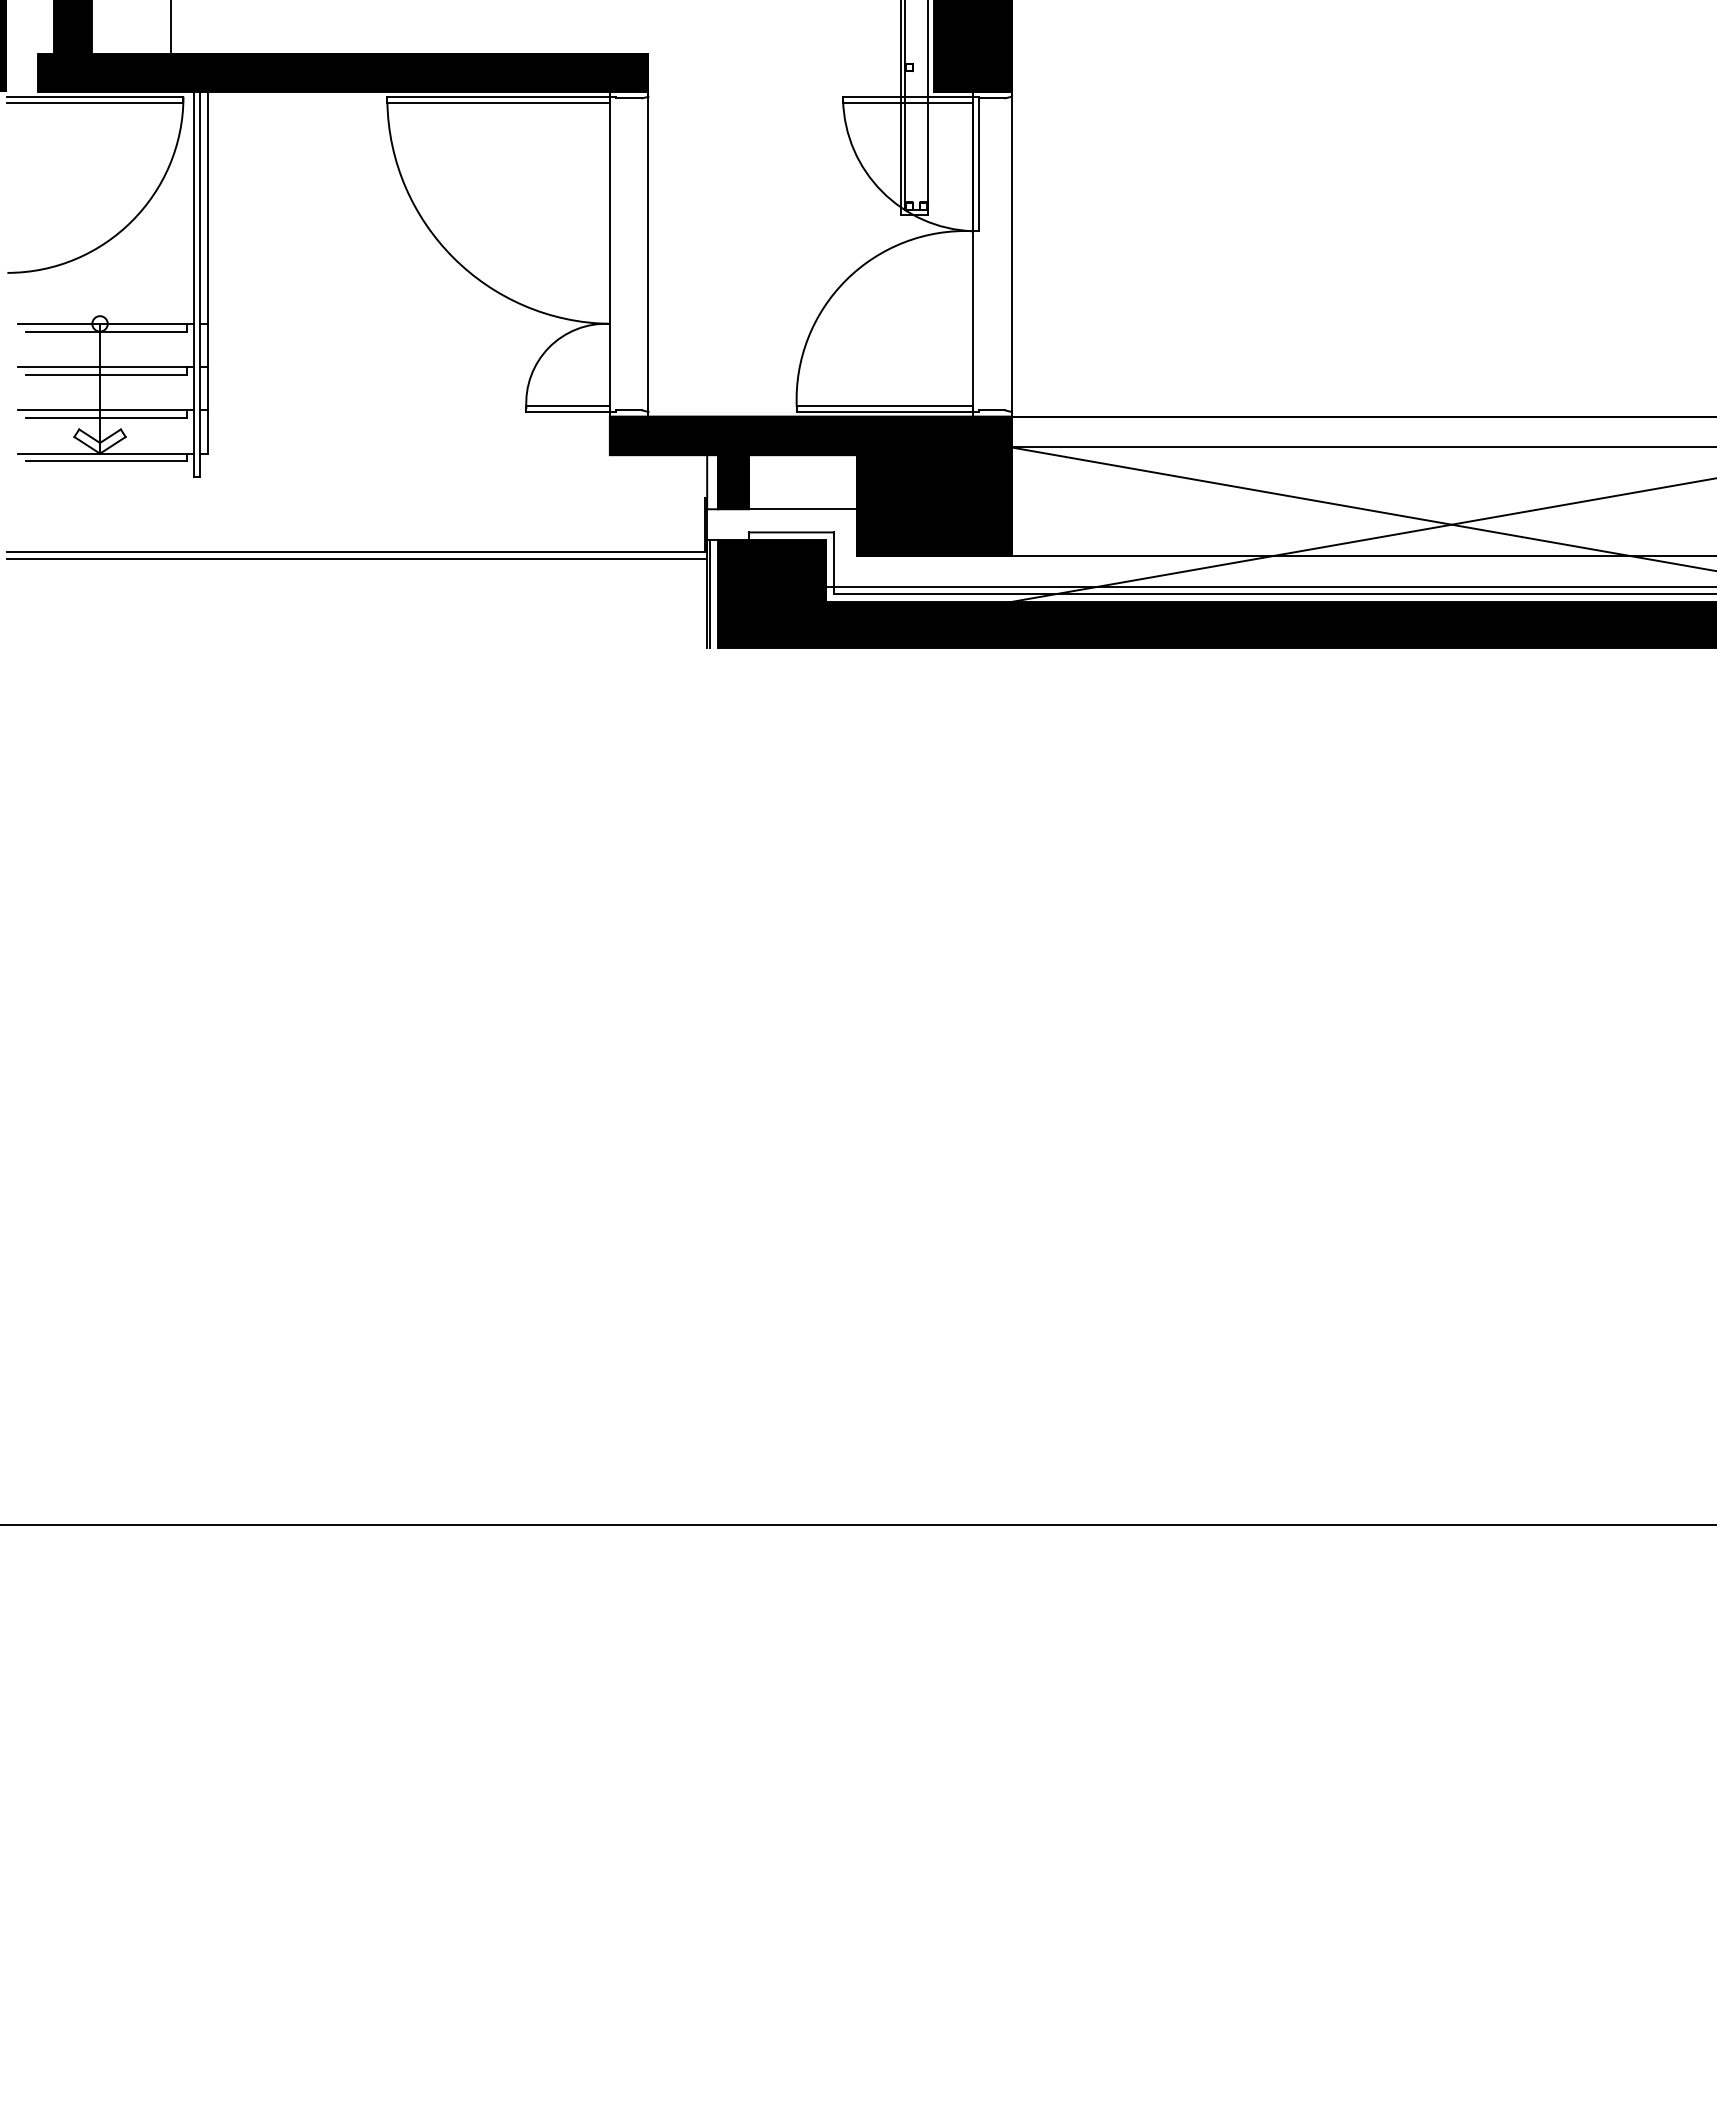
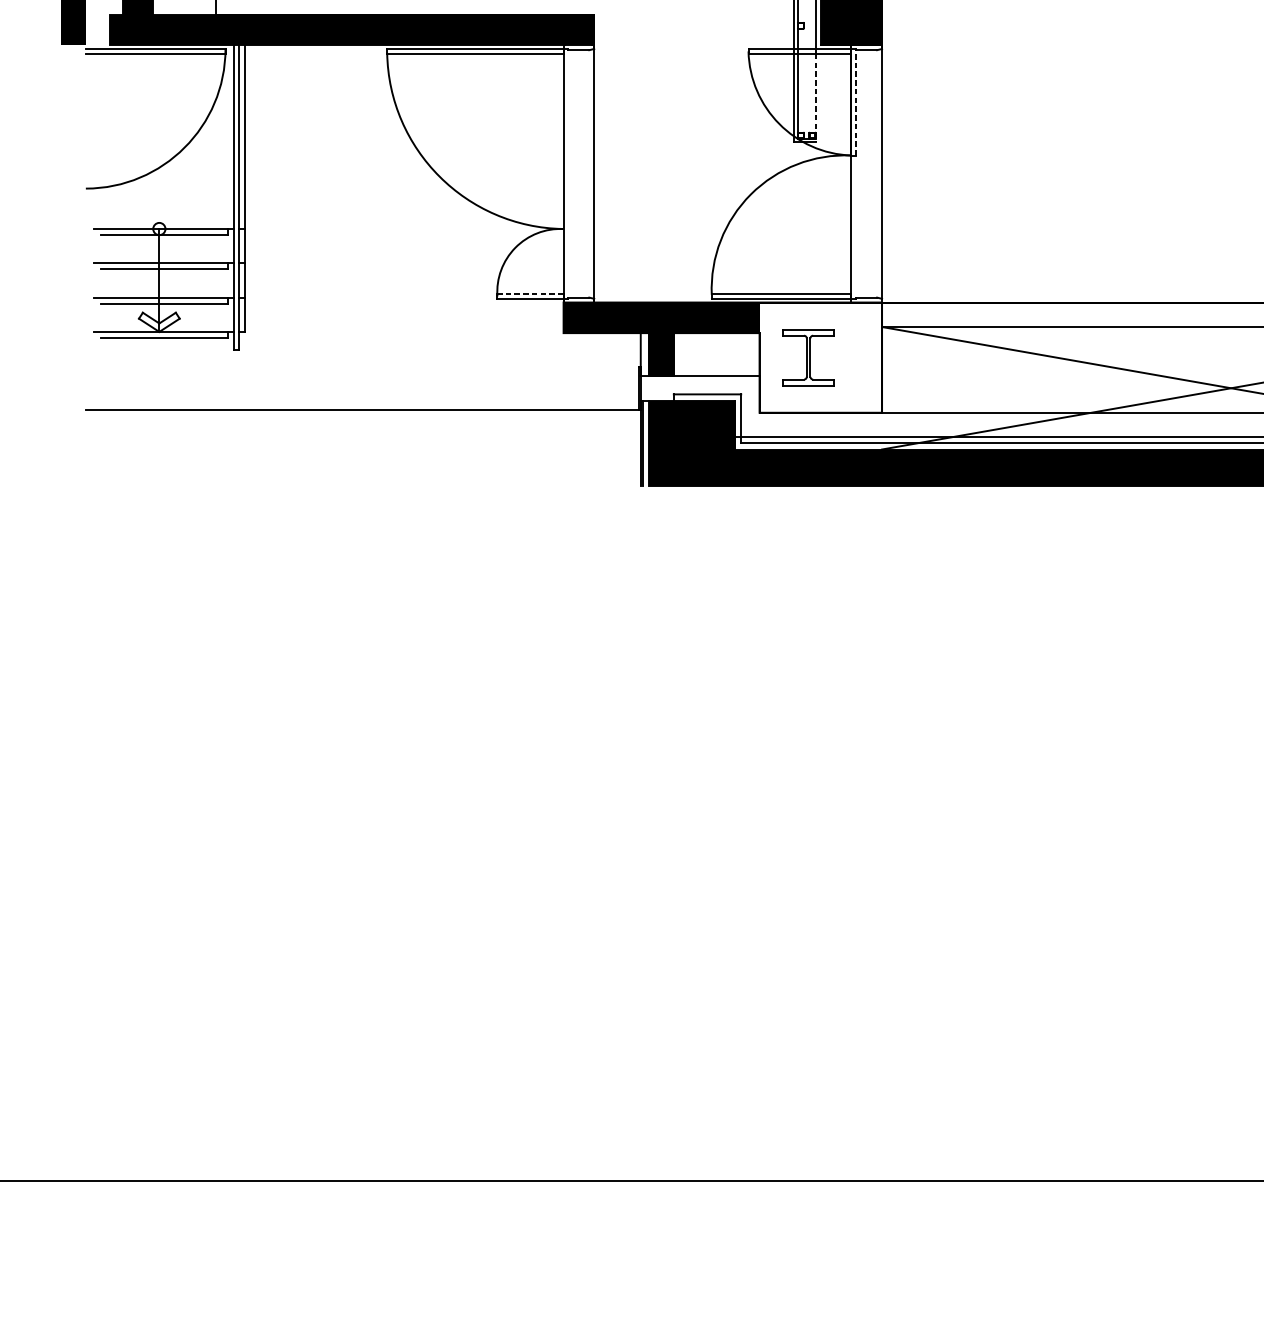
line: (927, 158) -> (815, 97), solid -> dashed
line: (979, 163) -> (856, 101), solid -> dashed
line: (568, 405) -> (530, 293), solid -> dashed
fill: (934, 485) -> (820, 357), removed
line: (357, 559) -> (363, 415), removed

